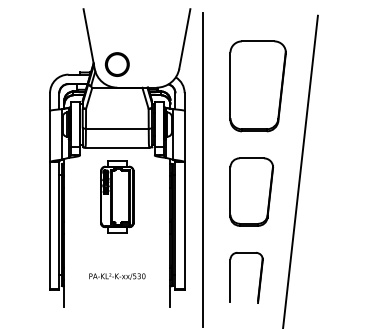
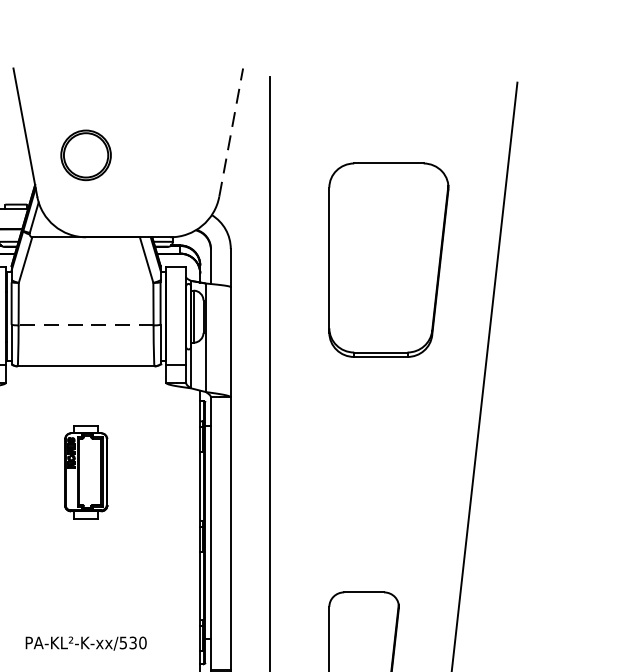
line: (184, 38) -> (230, 131), solid -> dashed
circle: (116, 64) -> (84, 155), moved
part: (257, 86) -> (387, 260), moved
line: (116, 128) -> (84, 325), solid -> dashed
part: (251, 191) -> (374, 460), removed
part: (117, 196) -> (86, 471), size x0.6

